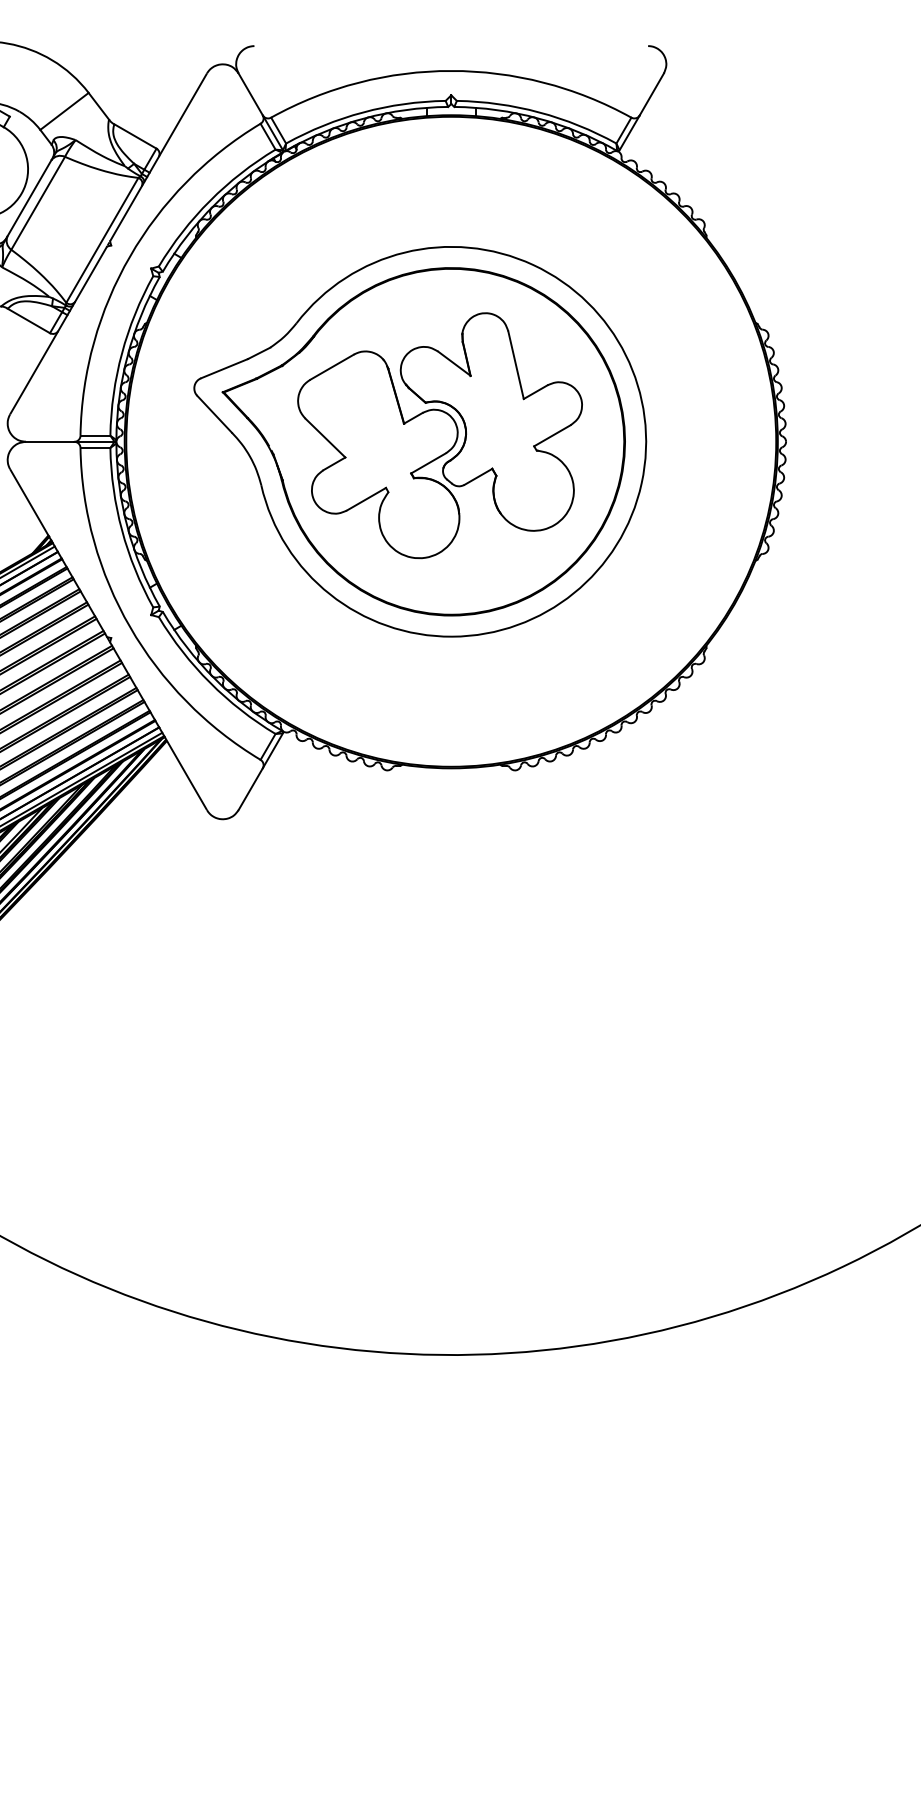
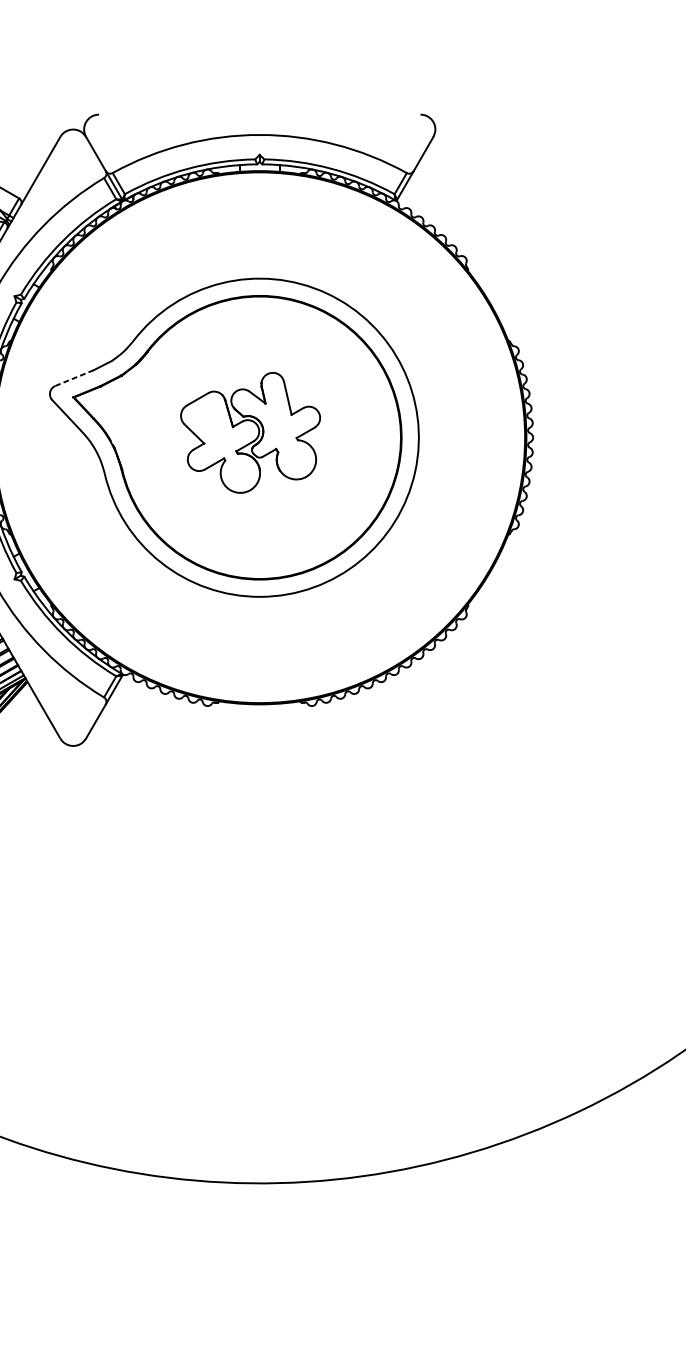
line: (224, 368) -> (74, 377), solid -> dashed
part: (439, 435) -> (250, 432), size x0.6

